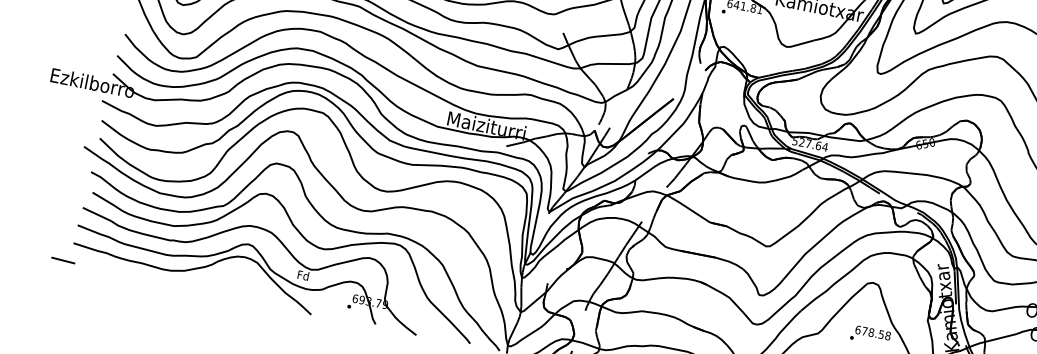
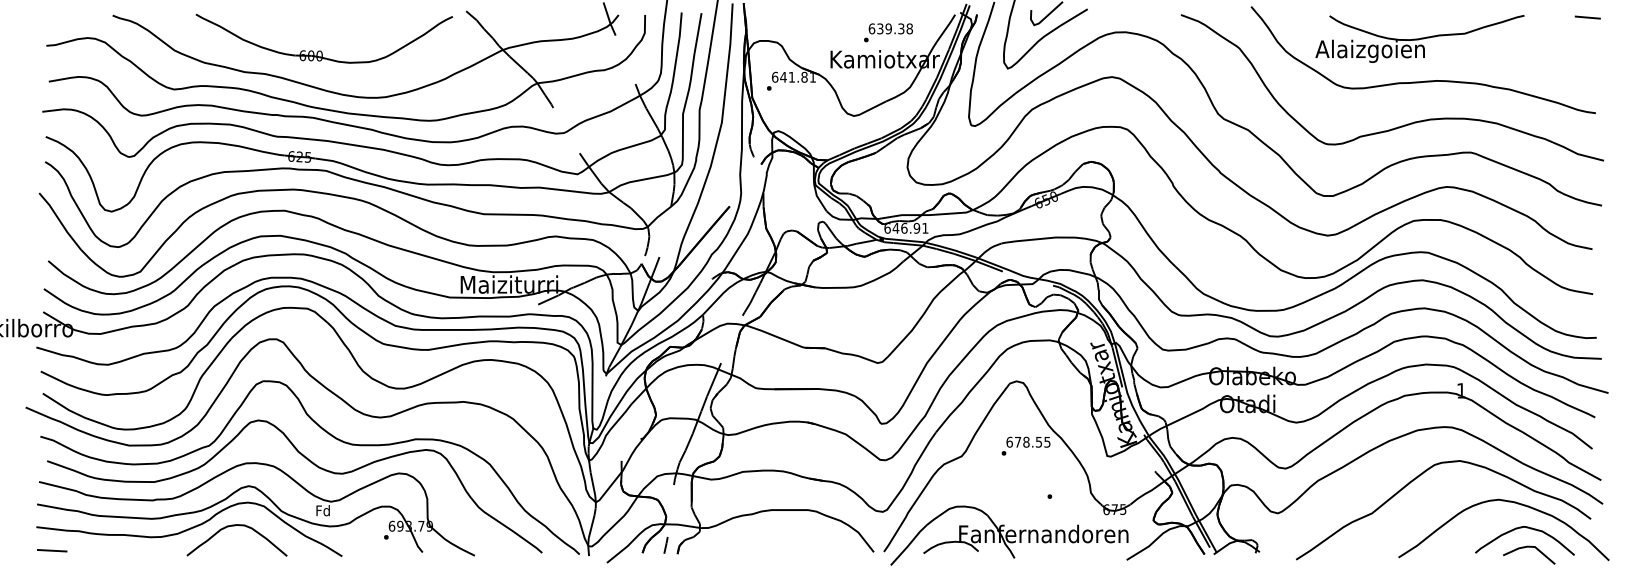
text: (810, 143) -> (906, 227), 527.64 -> 646.91
line: (63, 260) -> (52, 550), moved
curve: (231, 274) -> (235, 526), added
text: (888, 335) -> (1047, 441), 678.58 -> 678.55

